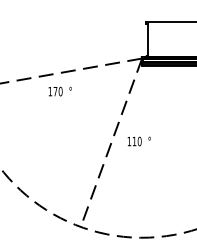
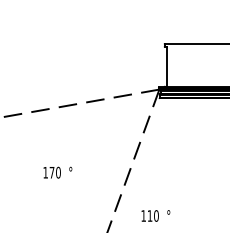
text: (59, 91) -> (57, 172), moved
text: (138, 141) -> (154, 215), moved

